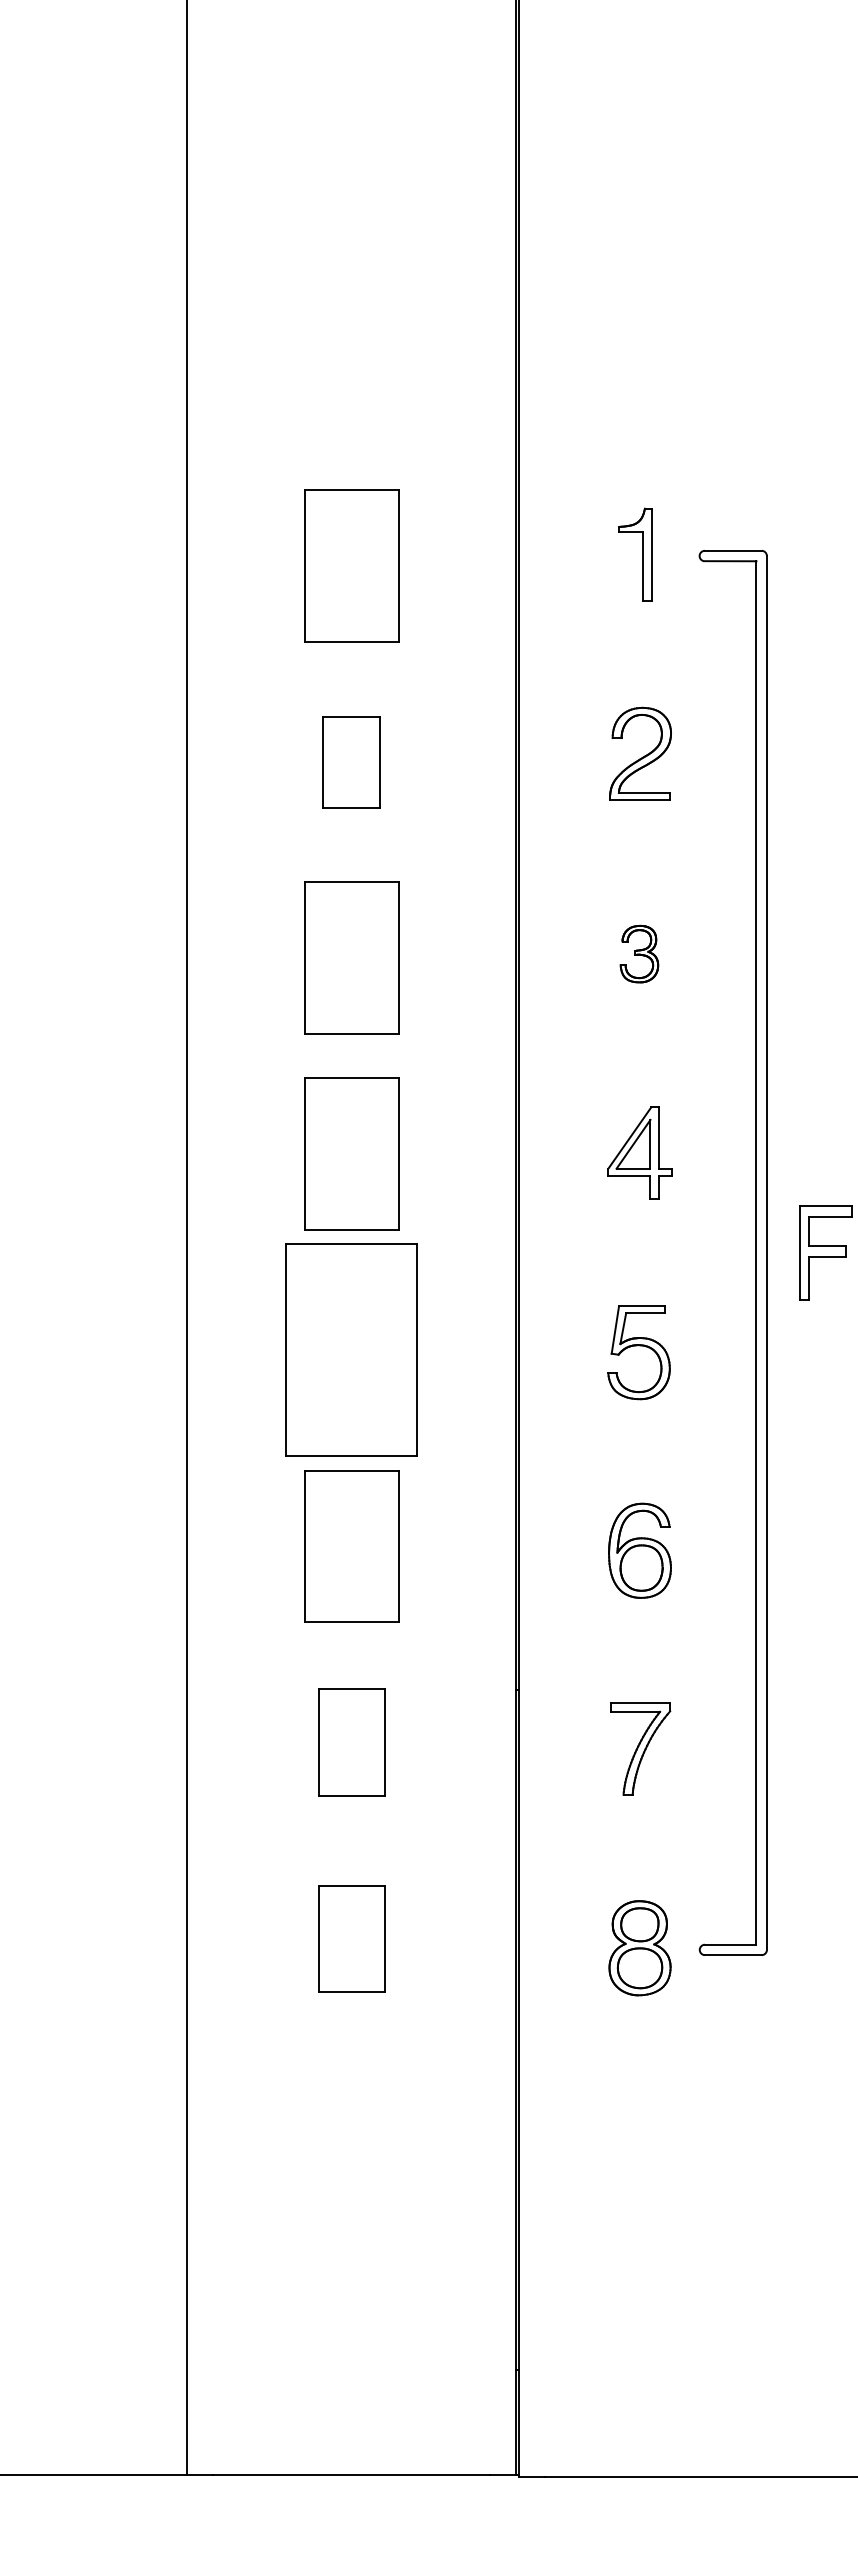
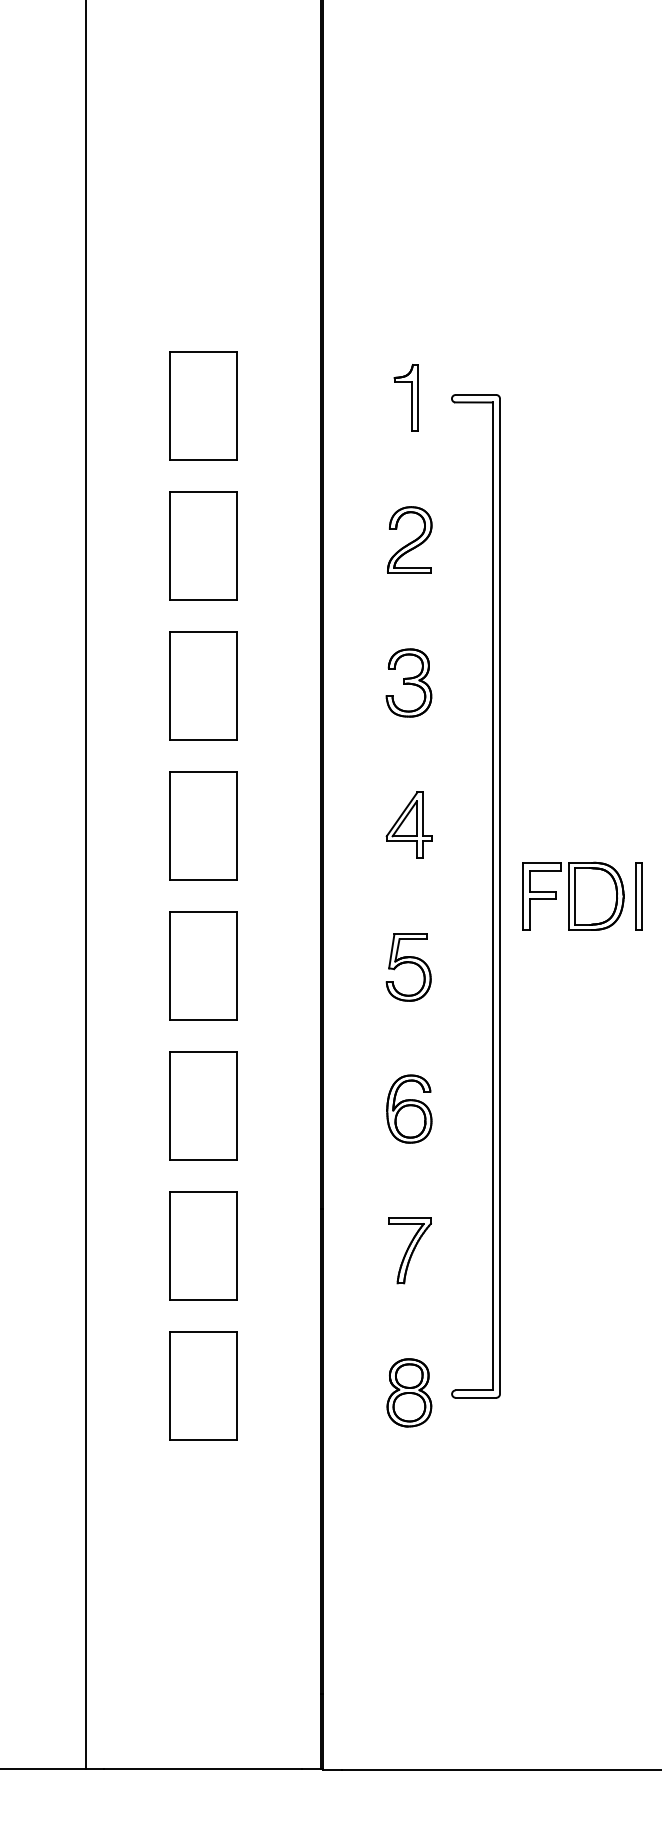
part: (351, 761) -> (203, 545), size x1.67
part: (638, 953) -> (408, 682), size x1.67
part: (351, 1349) -> (203, 965), size x0.71
part: (351, 1741) -> (203, 1245), size x1.43
part: (351, 1937) -> (203, 1385), size x1.43

